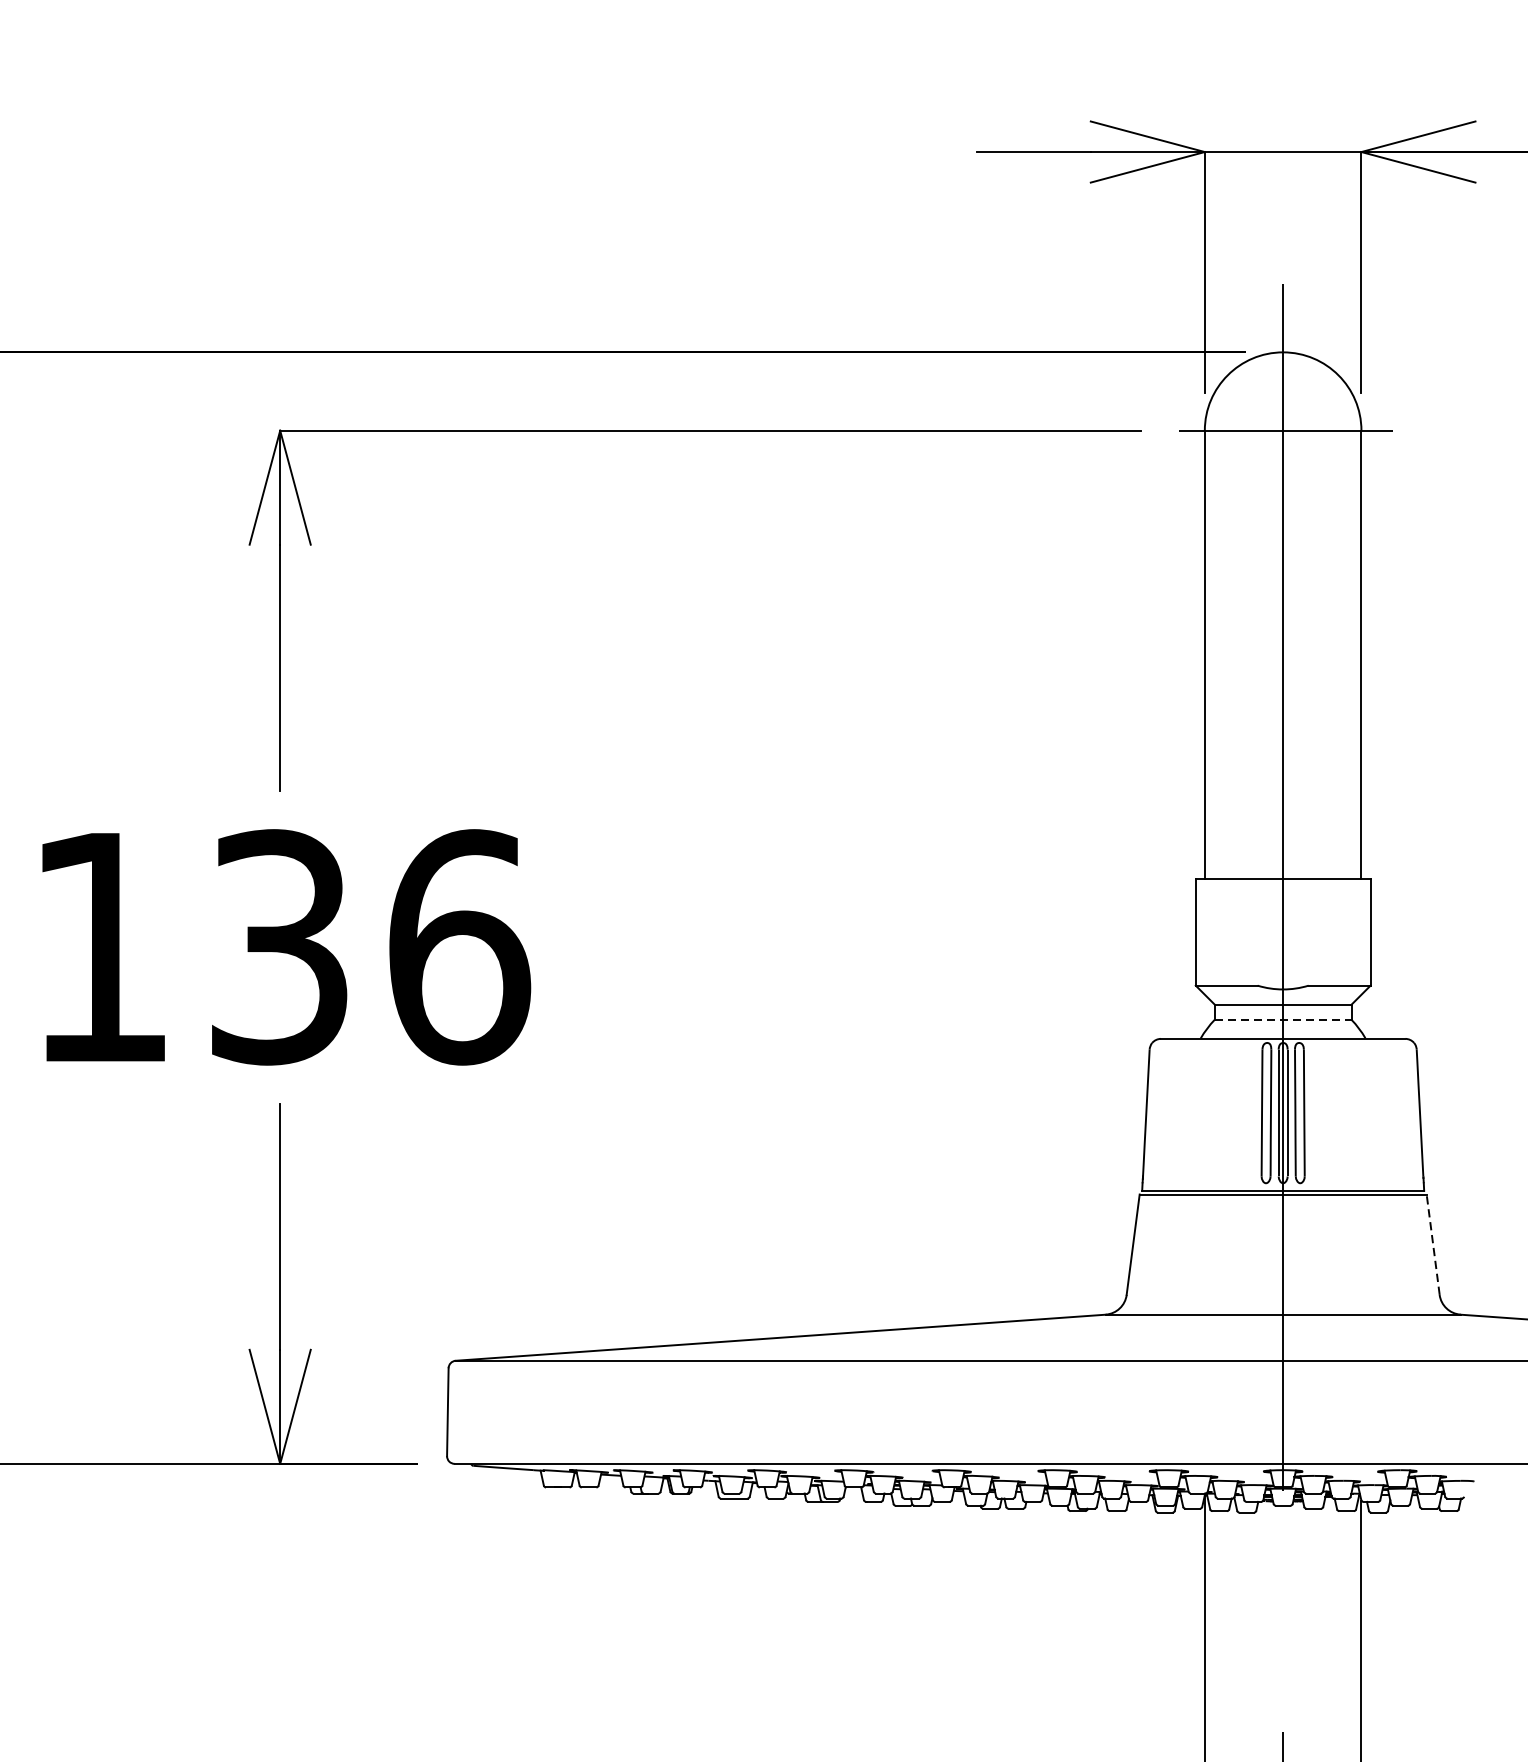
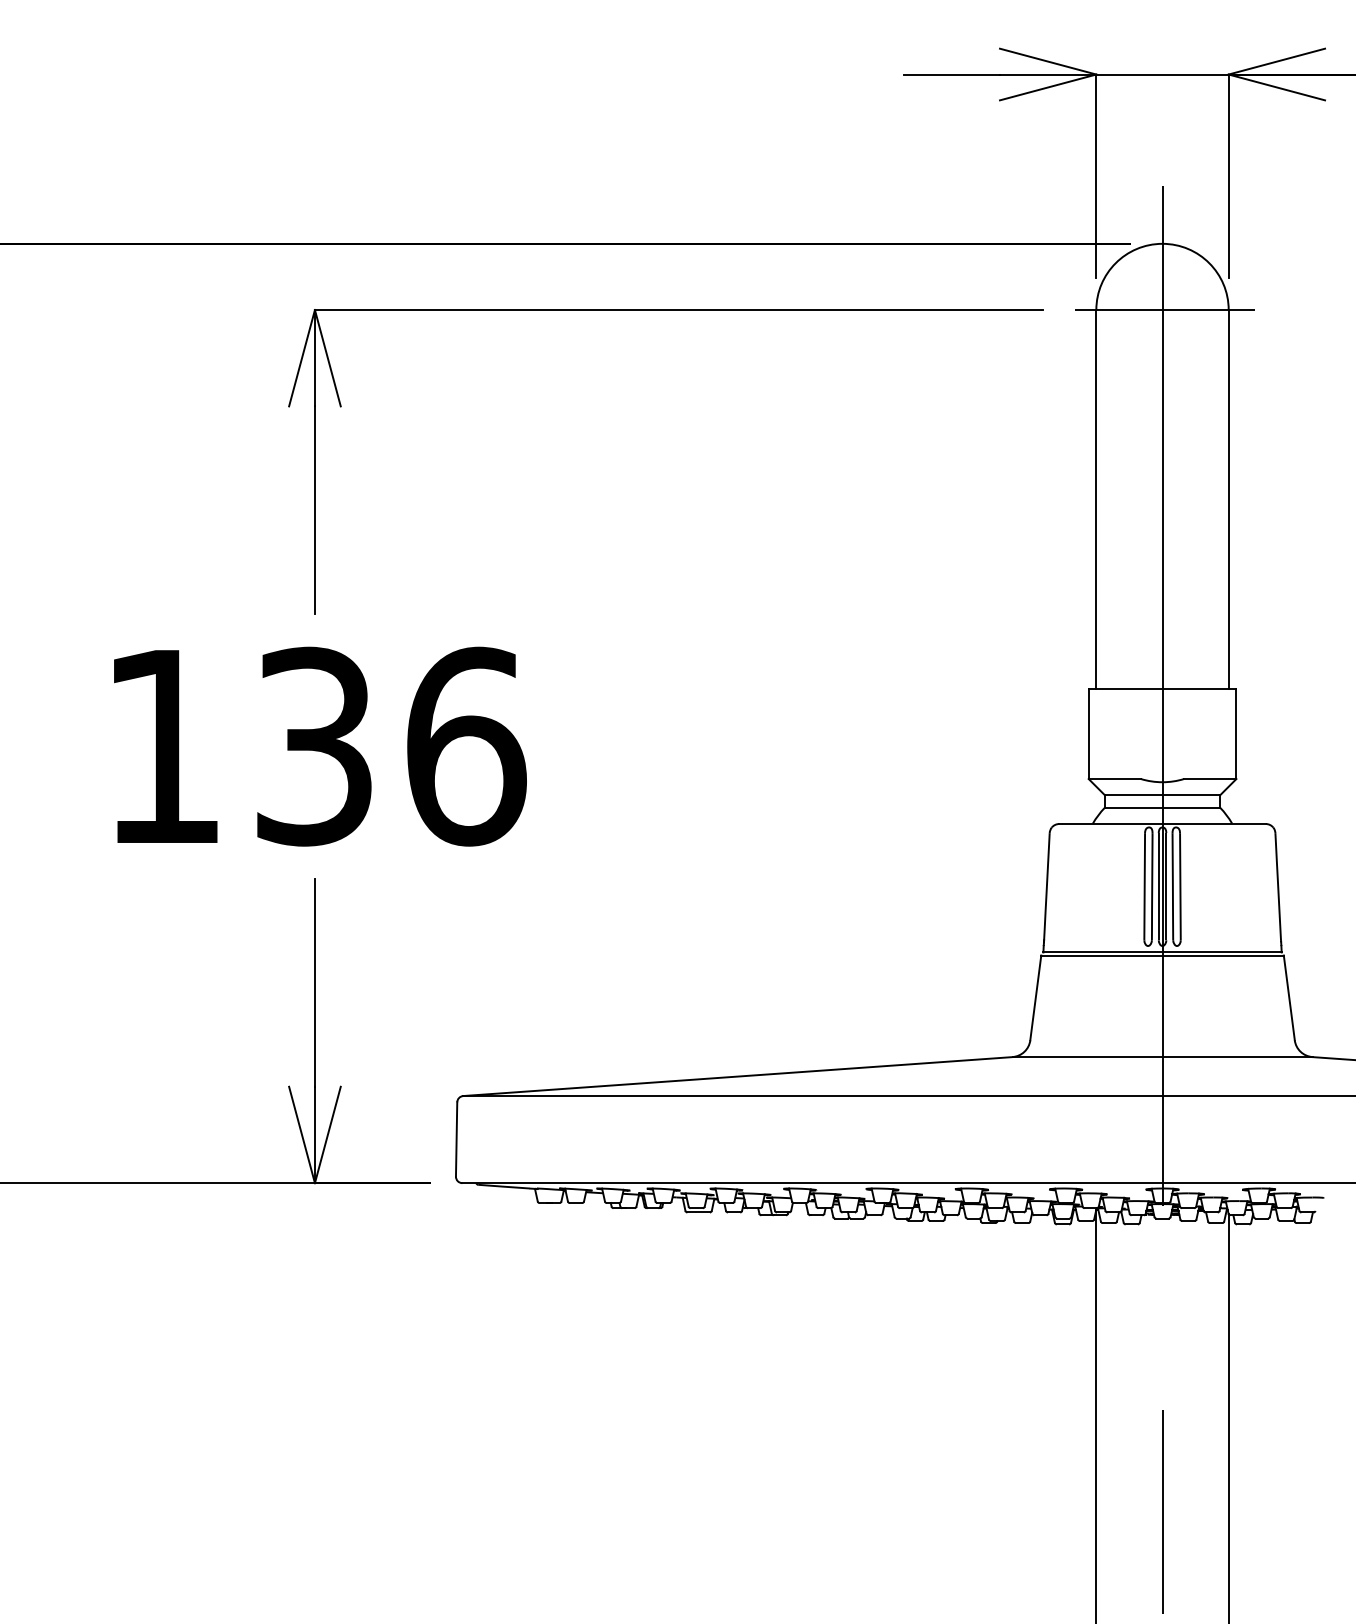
line: (1283, 1019) -> (1162, 807), dashed -> solid
line: (1433, 1244) -> (1289, 997), dashed -> solid

